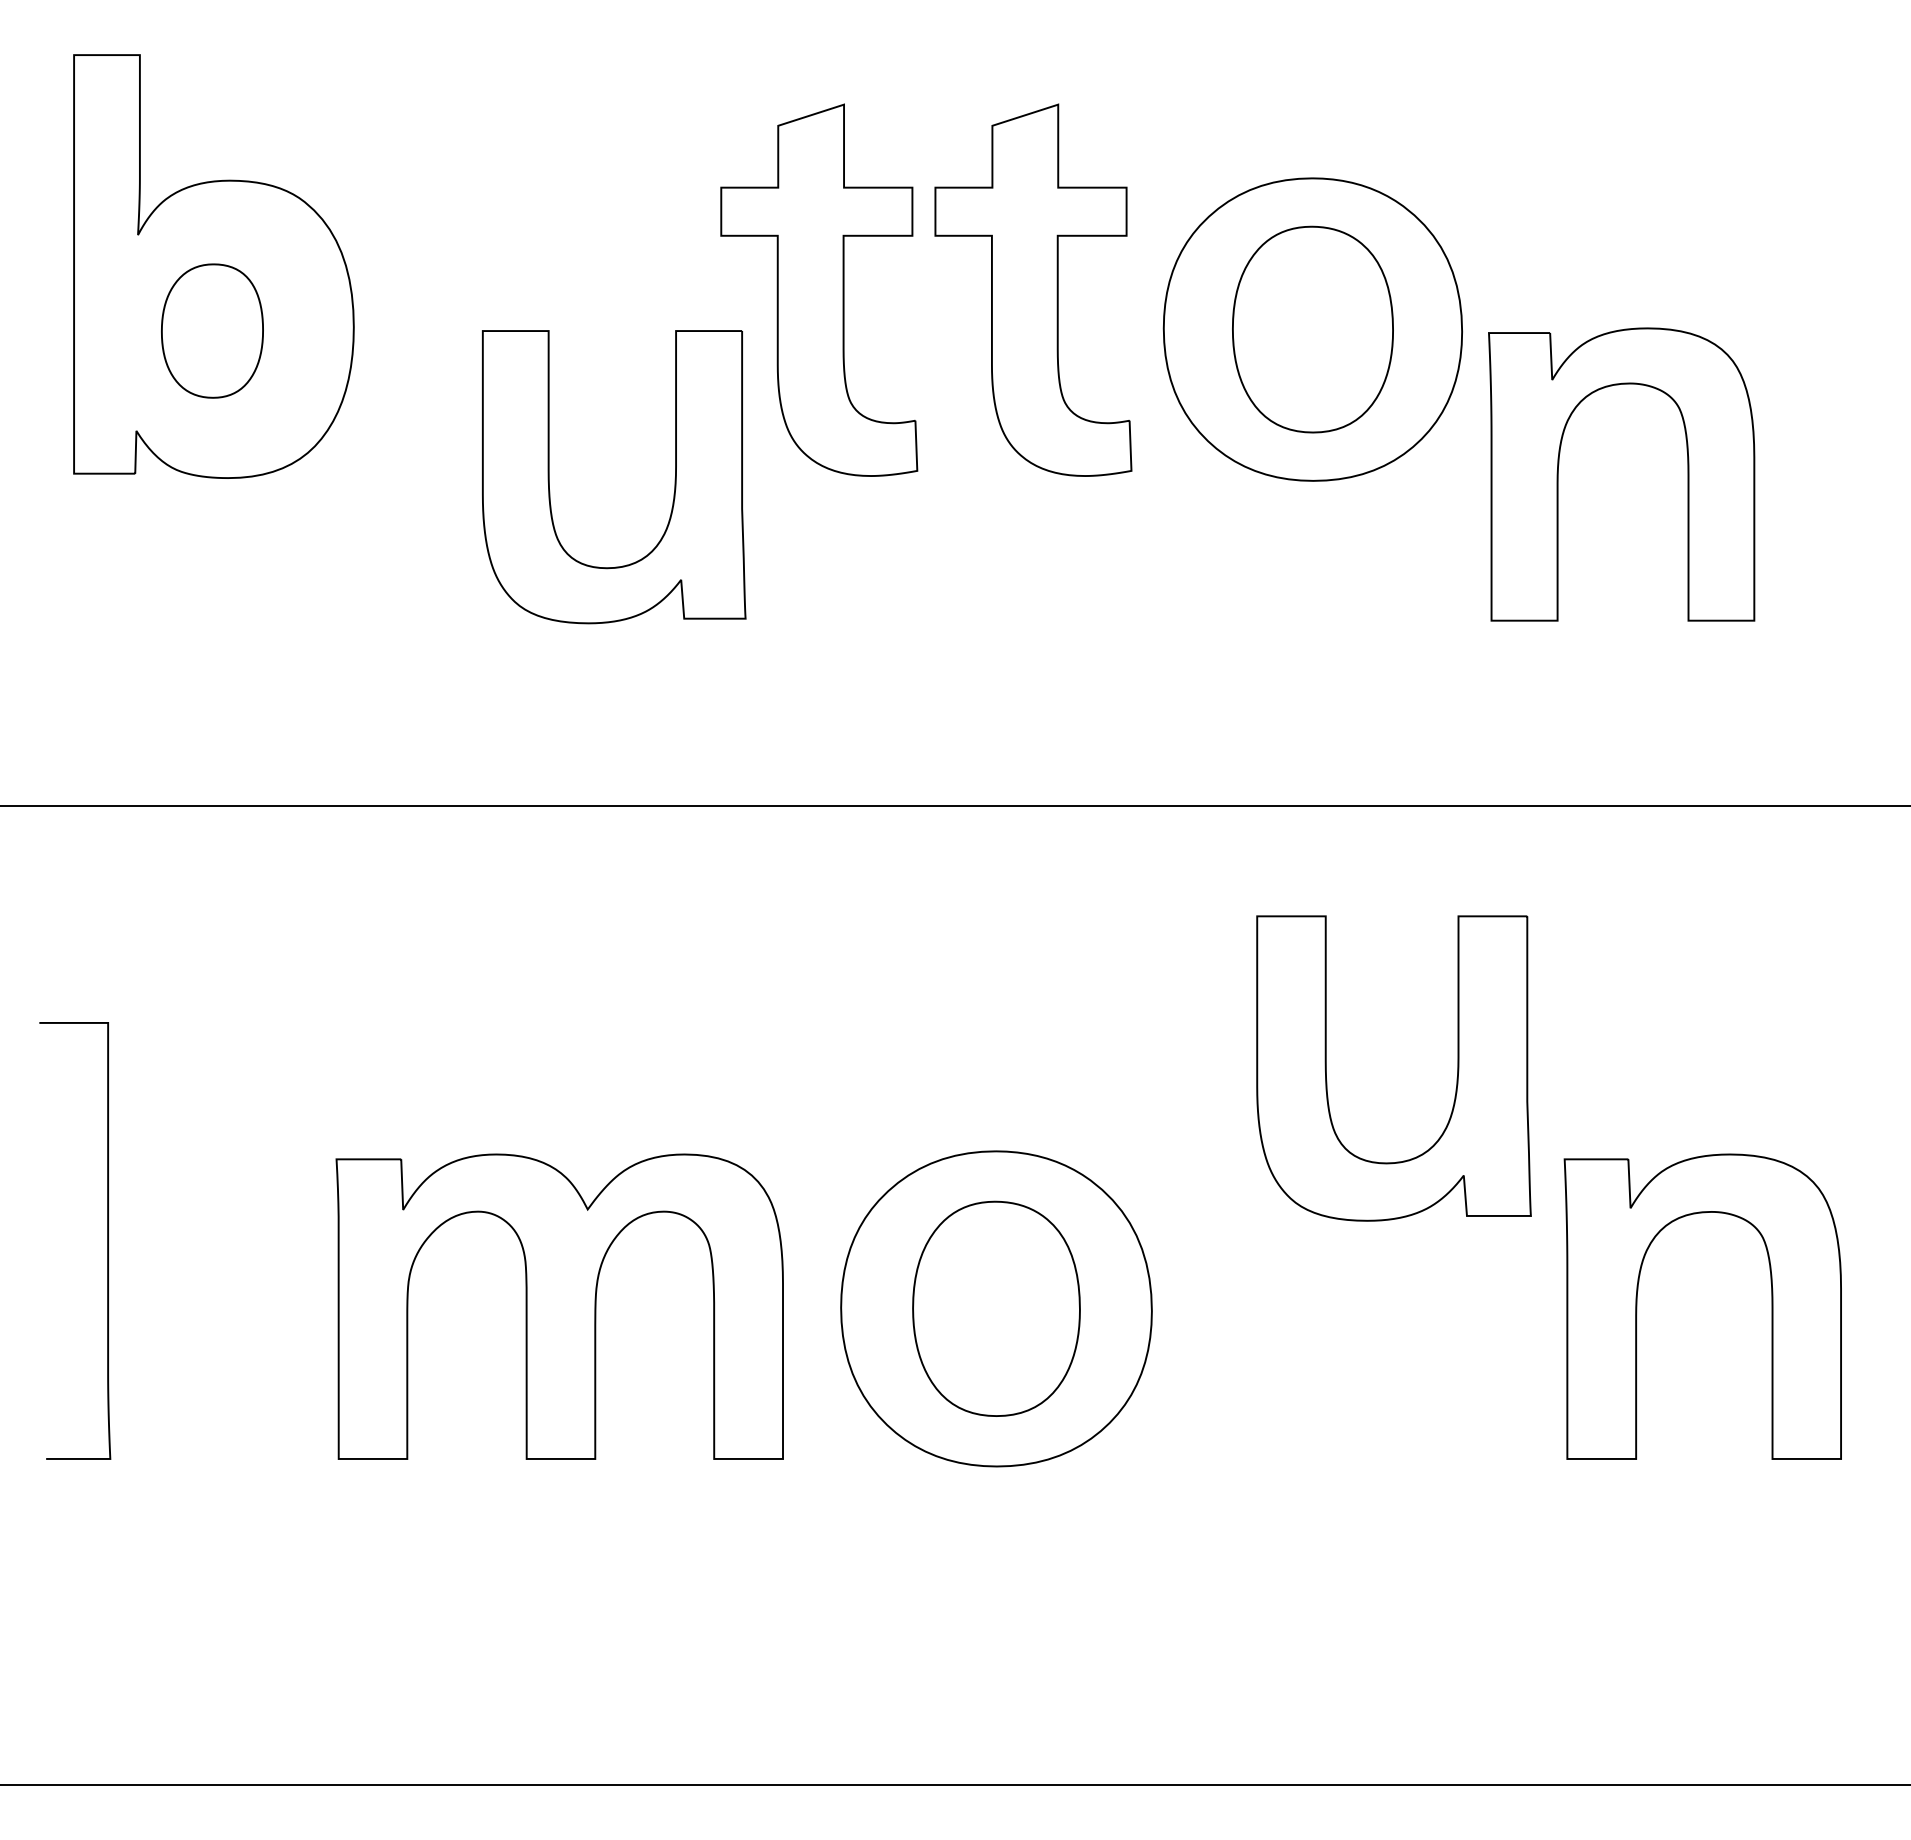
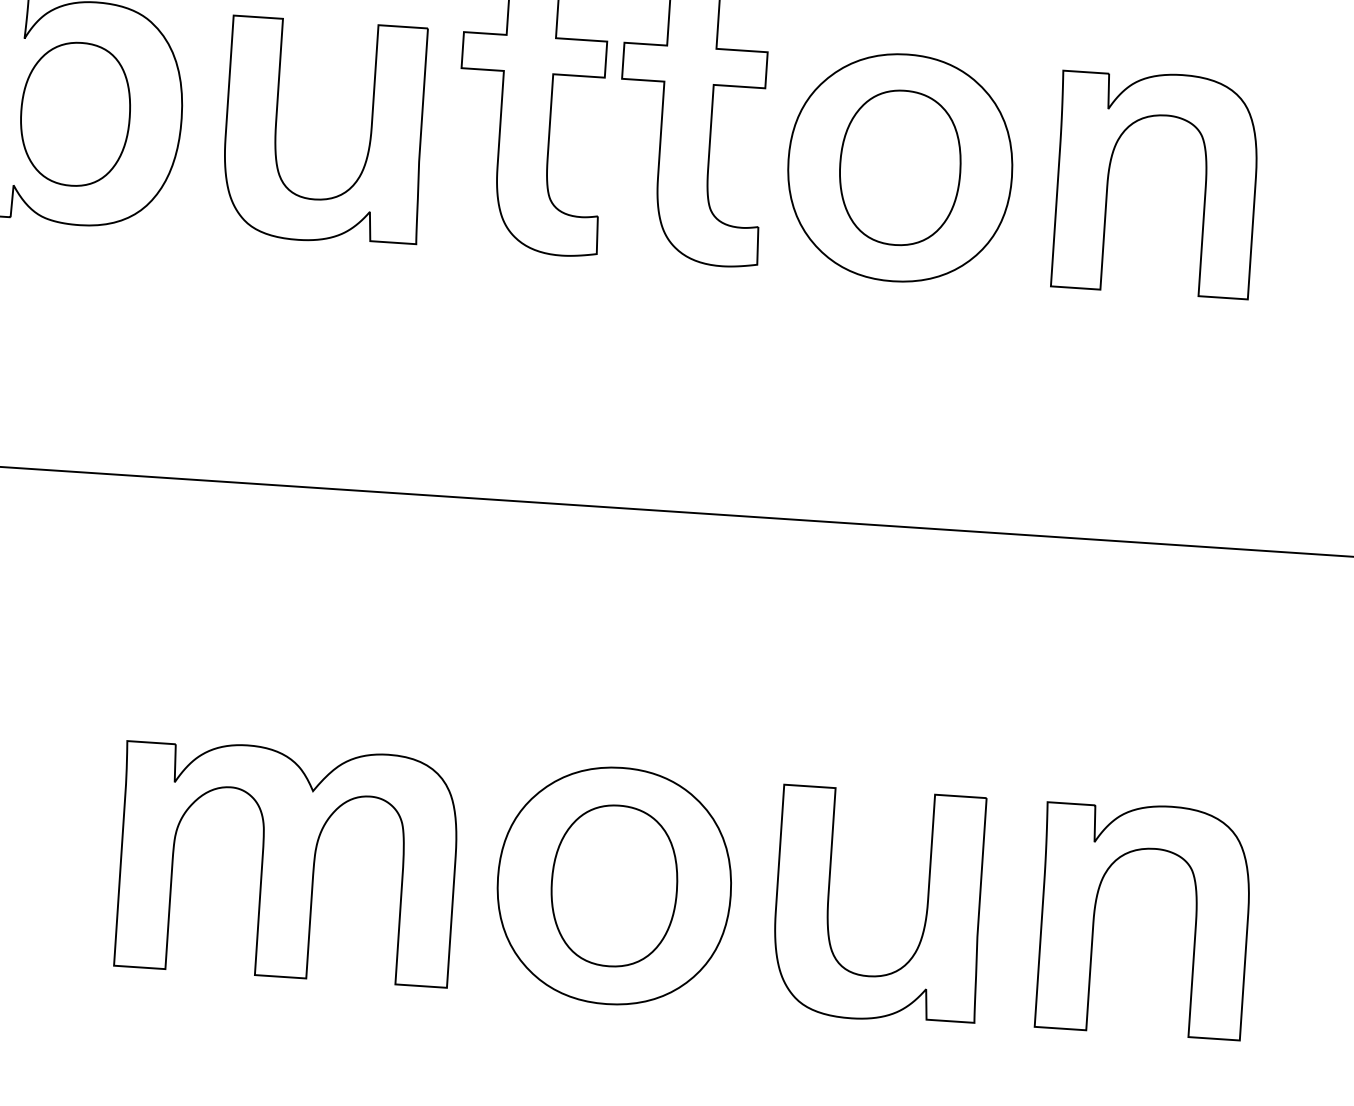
part: (212, 330) -> (75, 113), size x1.43
part: (1559, 464) -> (1109, 172), moved
part: (674, 479) -> (369, 136), moved
part: (1456, 1078) -> (925, 916), moved

